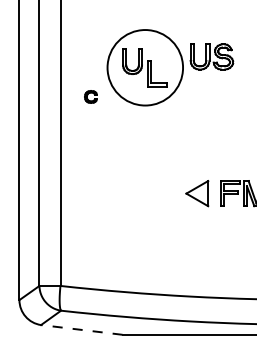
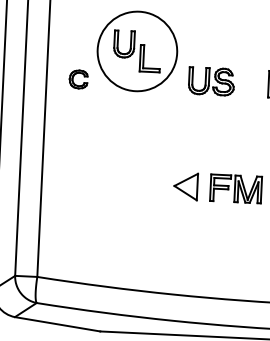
part: (211, 56) -> (211, 81), moved
part: (90, 96) -> (78, 78), size x1.43
line: (81, 329) -> (57, 323), dashed -> solid

